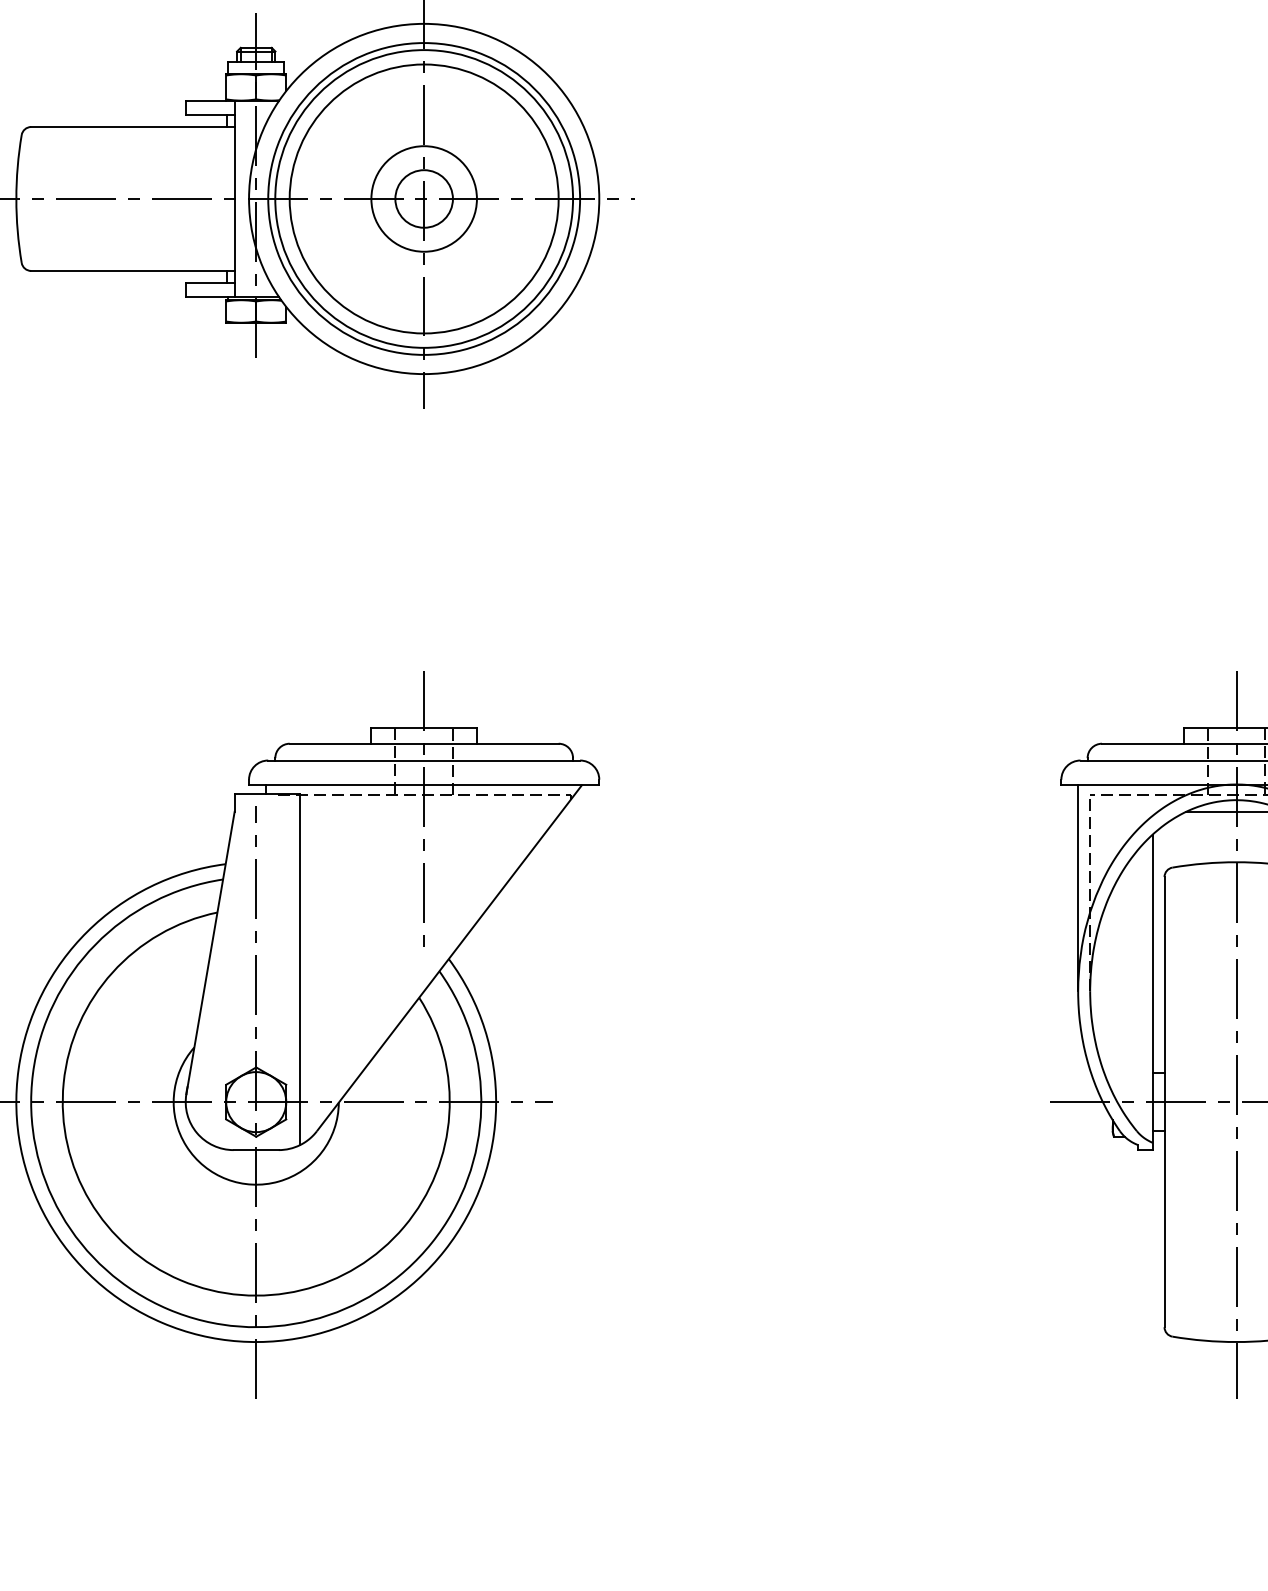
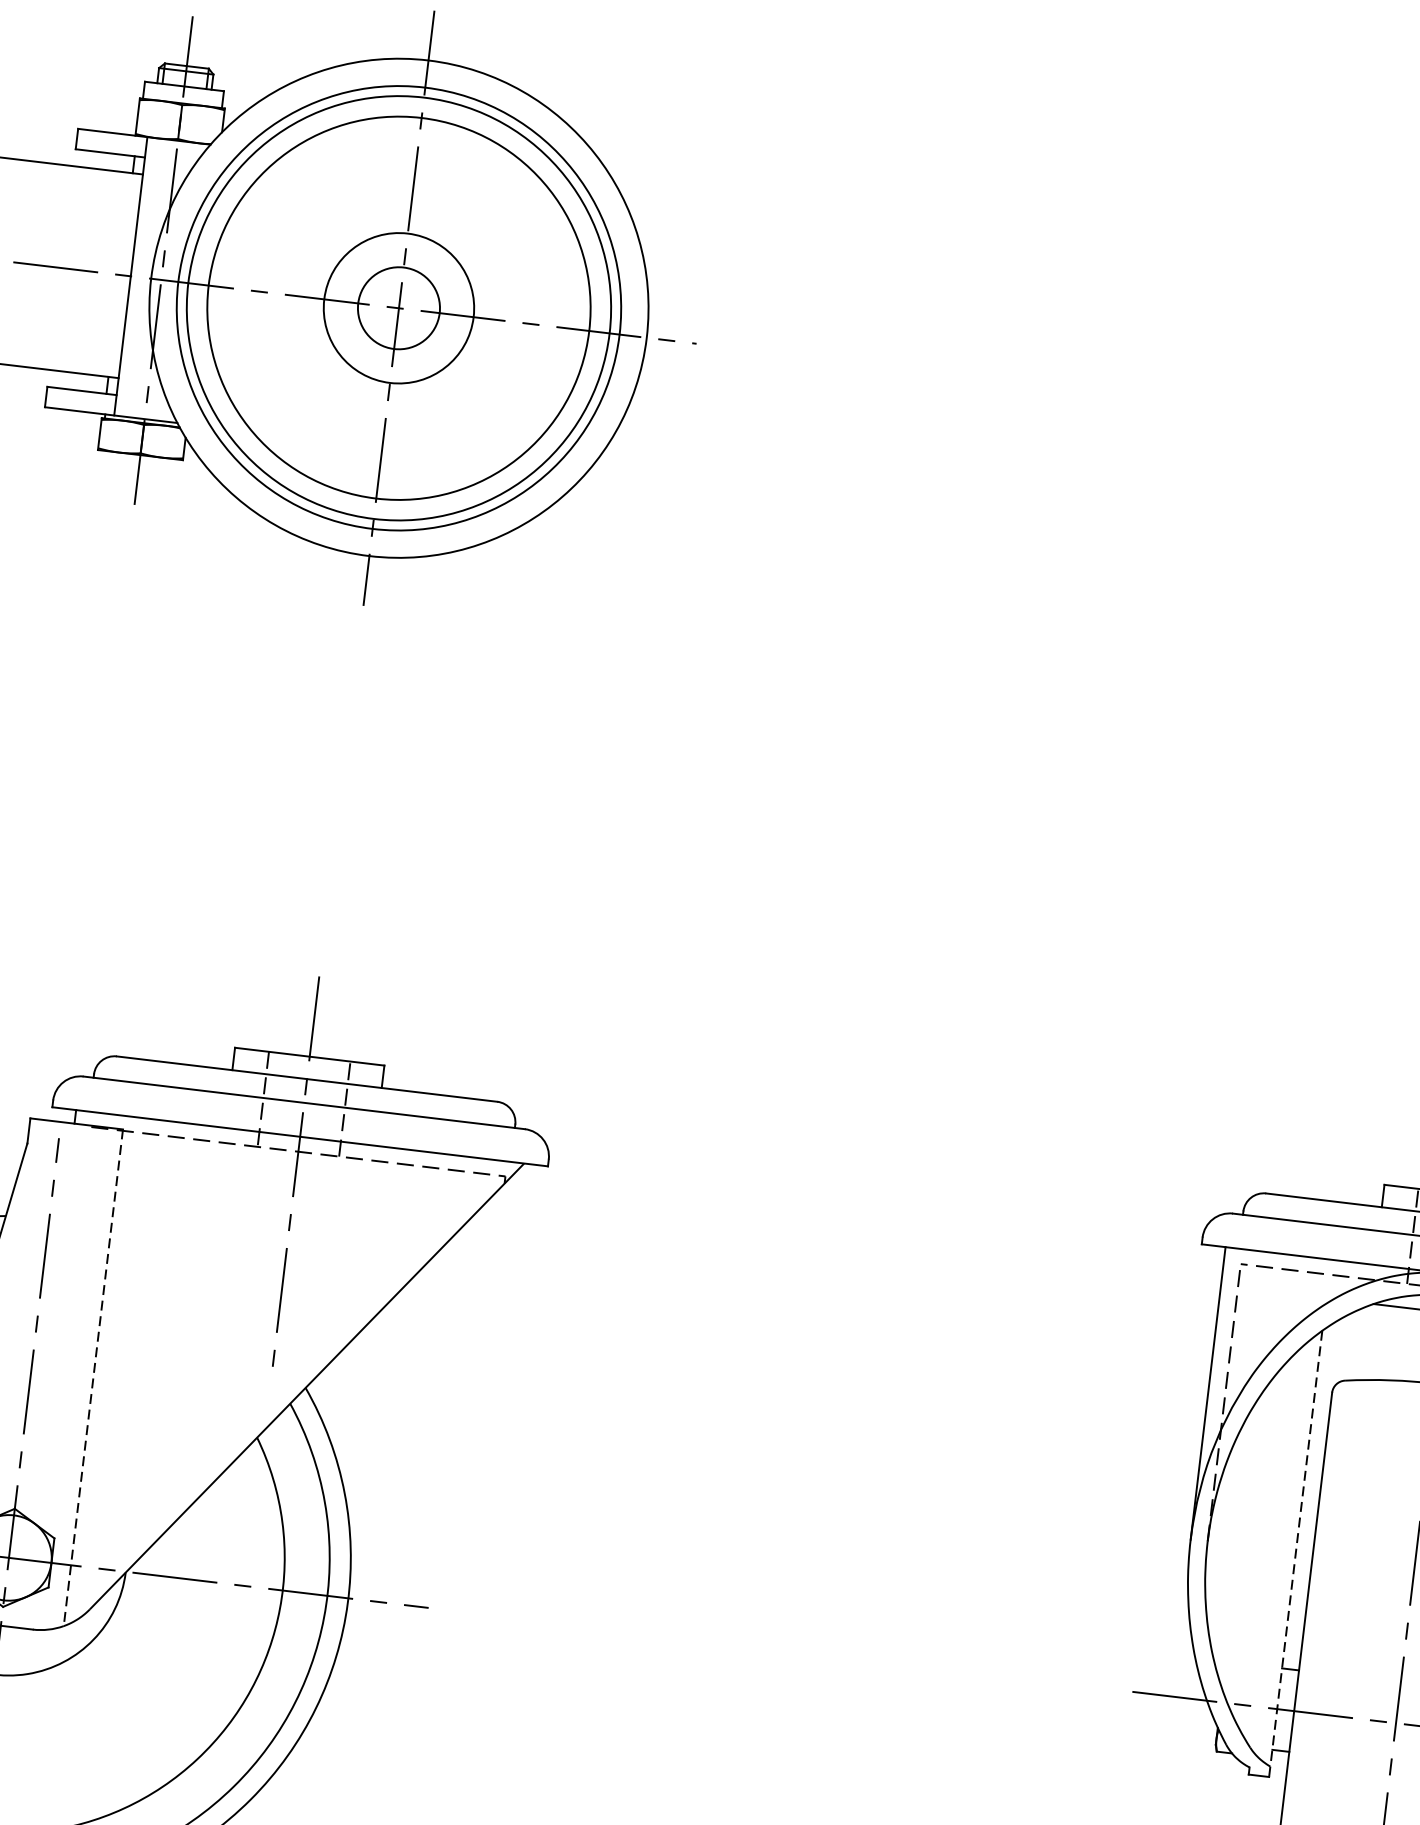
line: (300, 969) -> (93, 1377), solid -> dashed
line: (1152, 992) -> (1295, 1553), solid -> dashed

